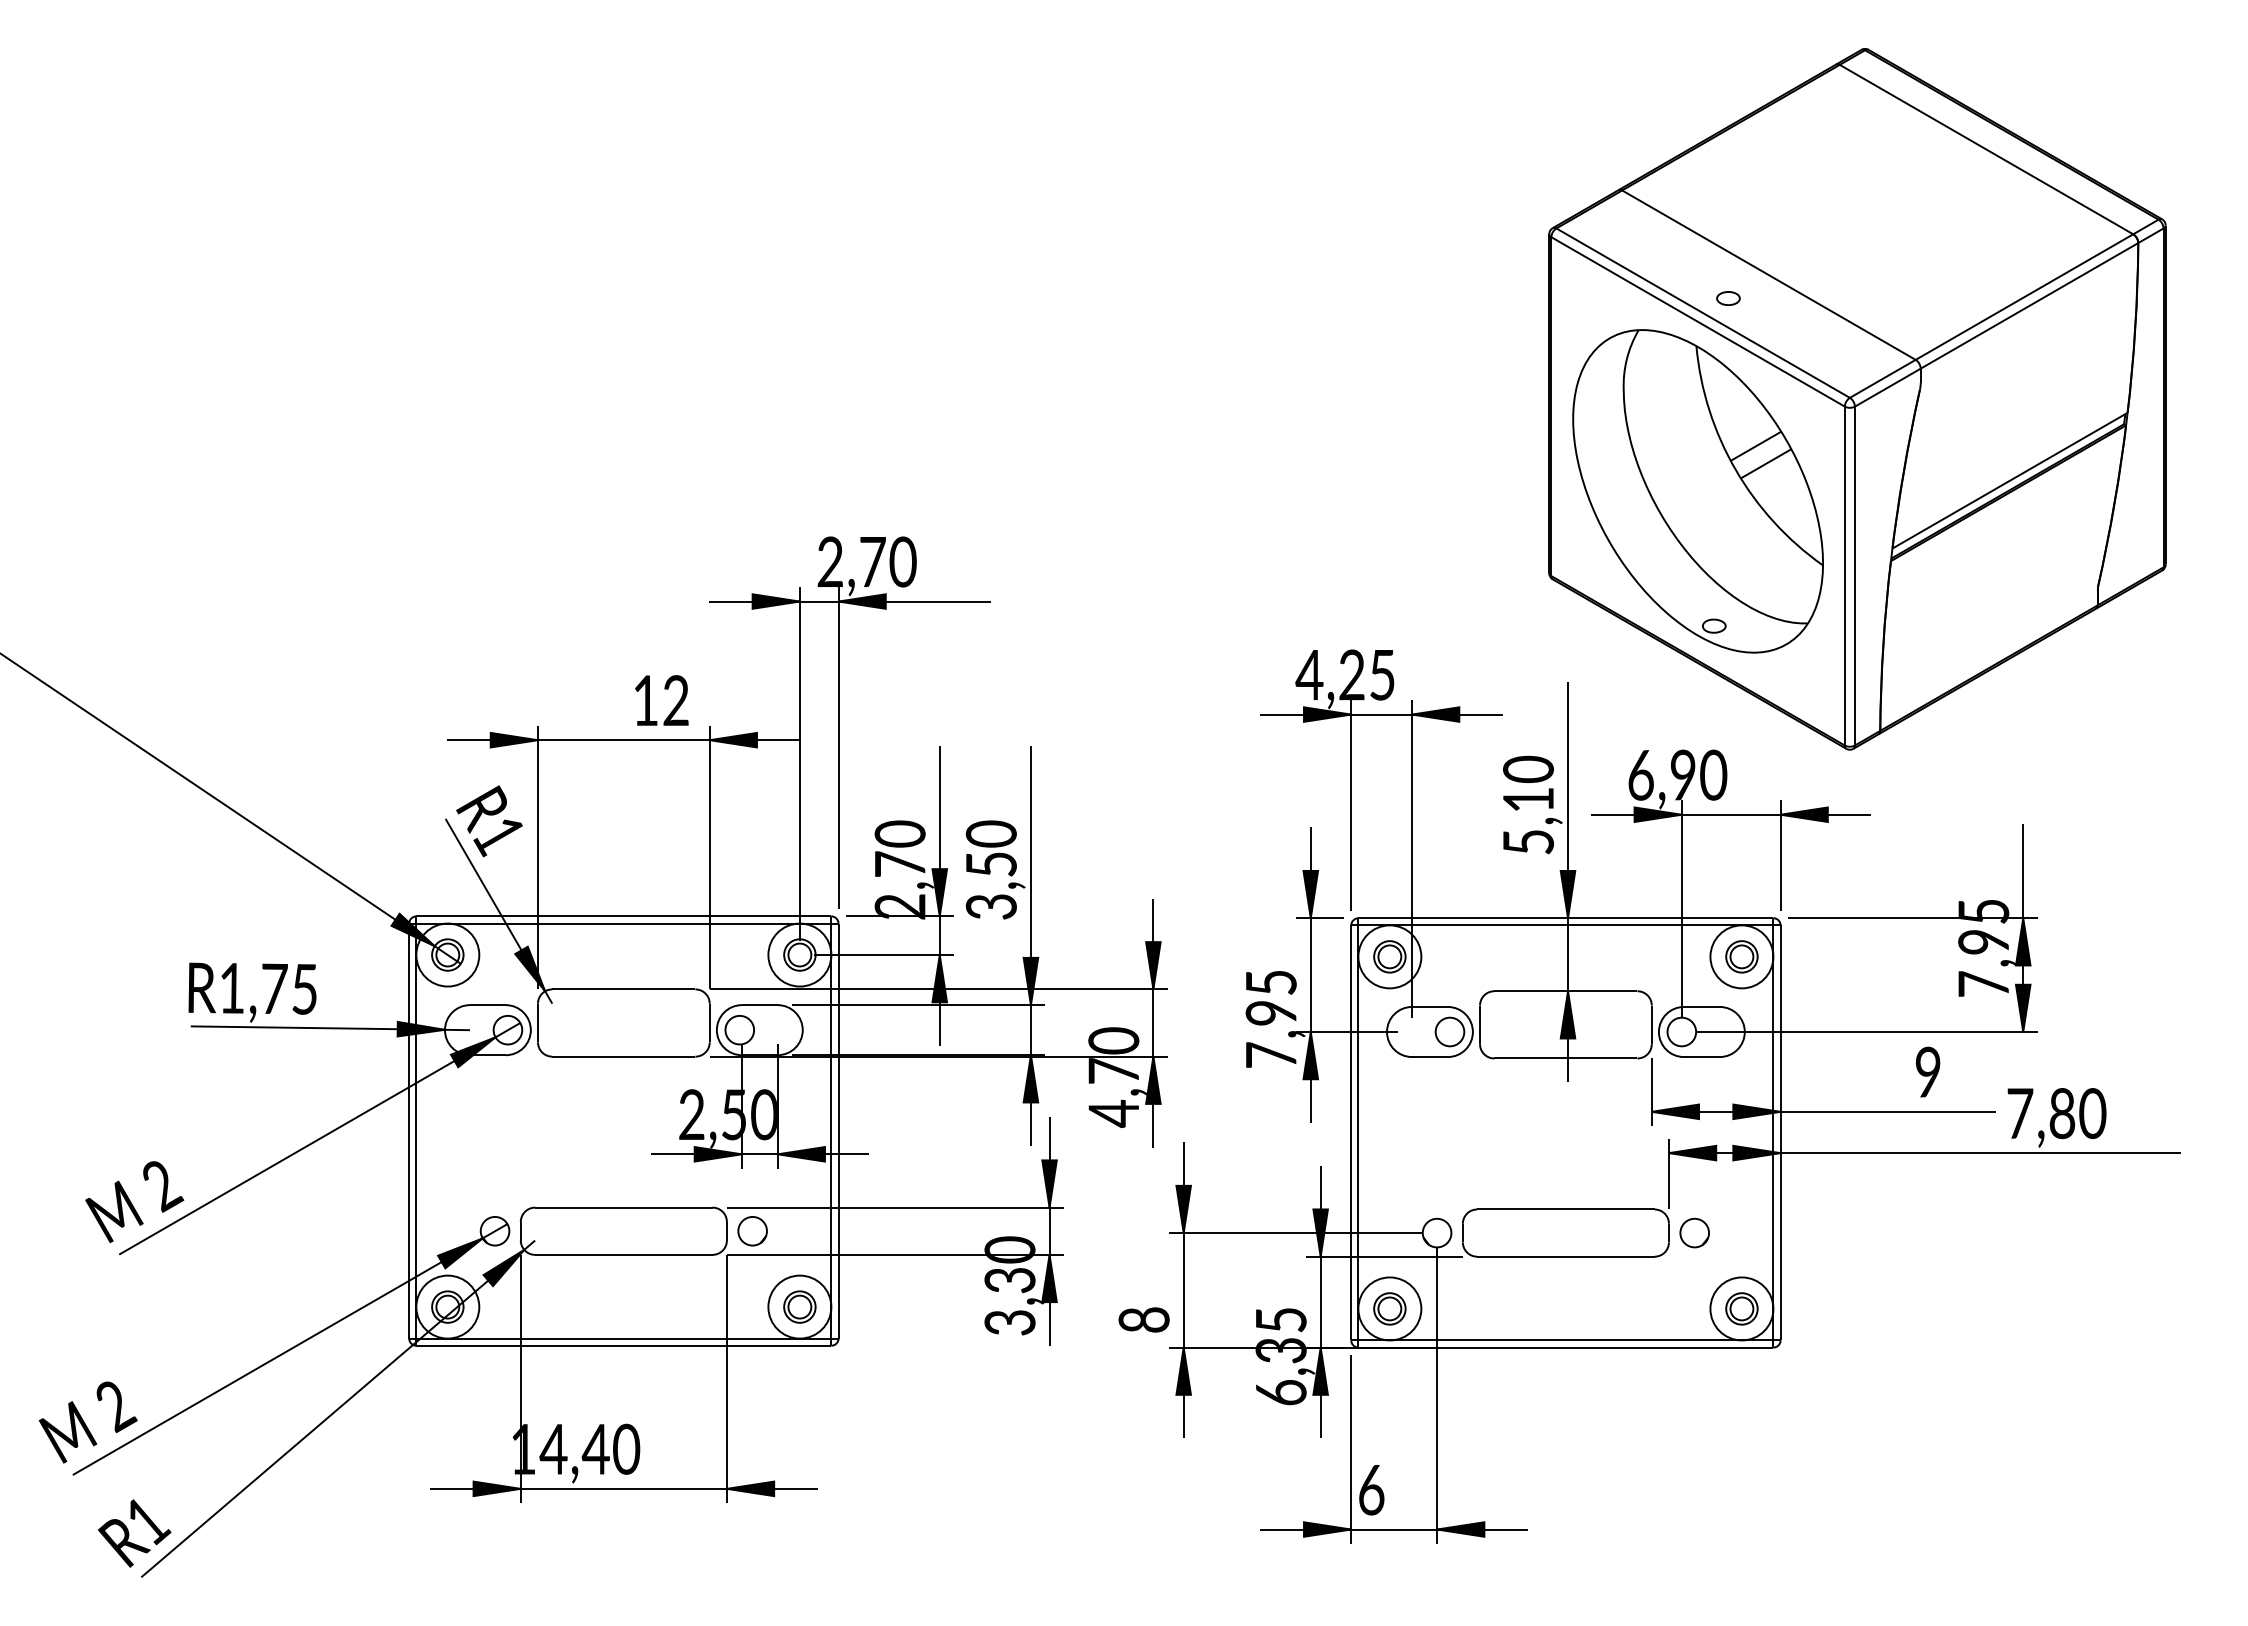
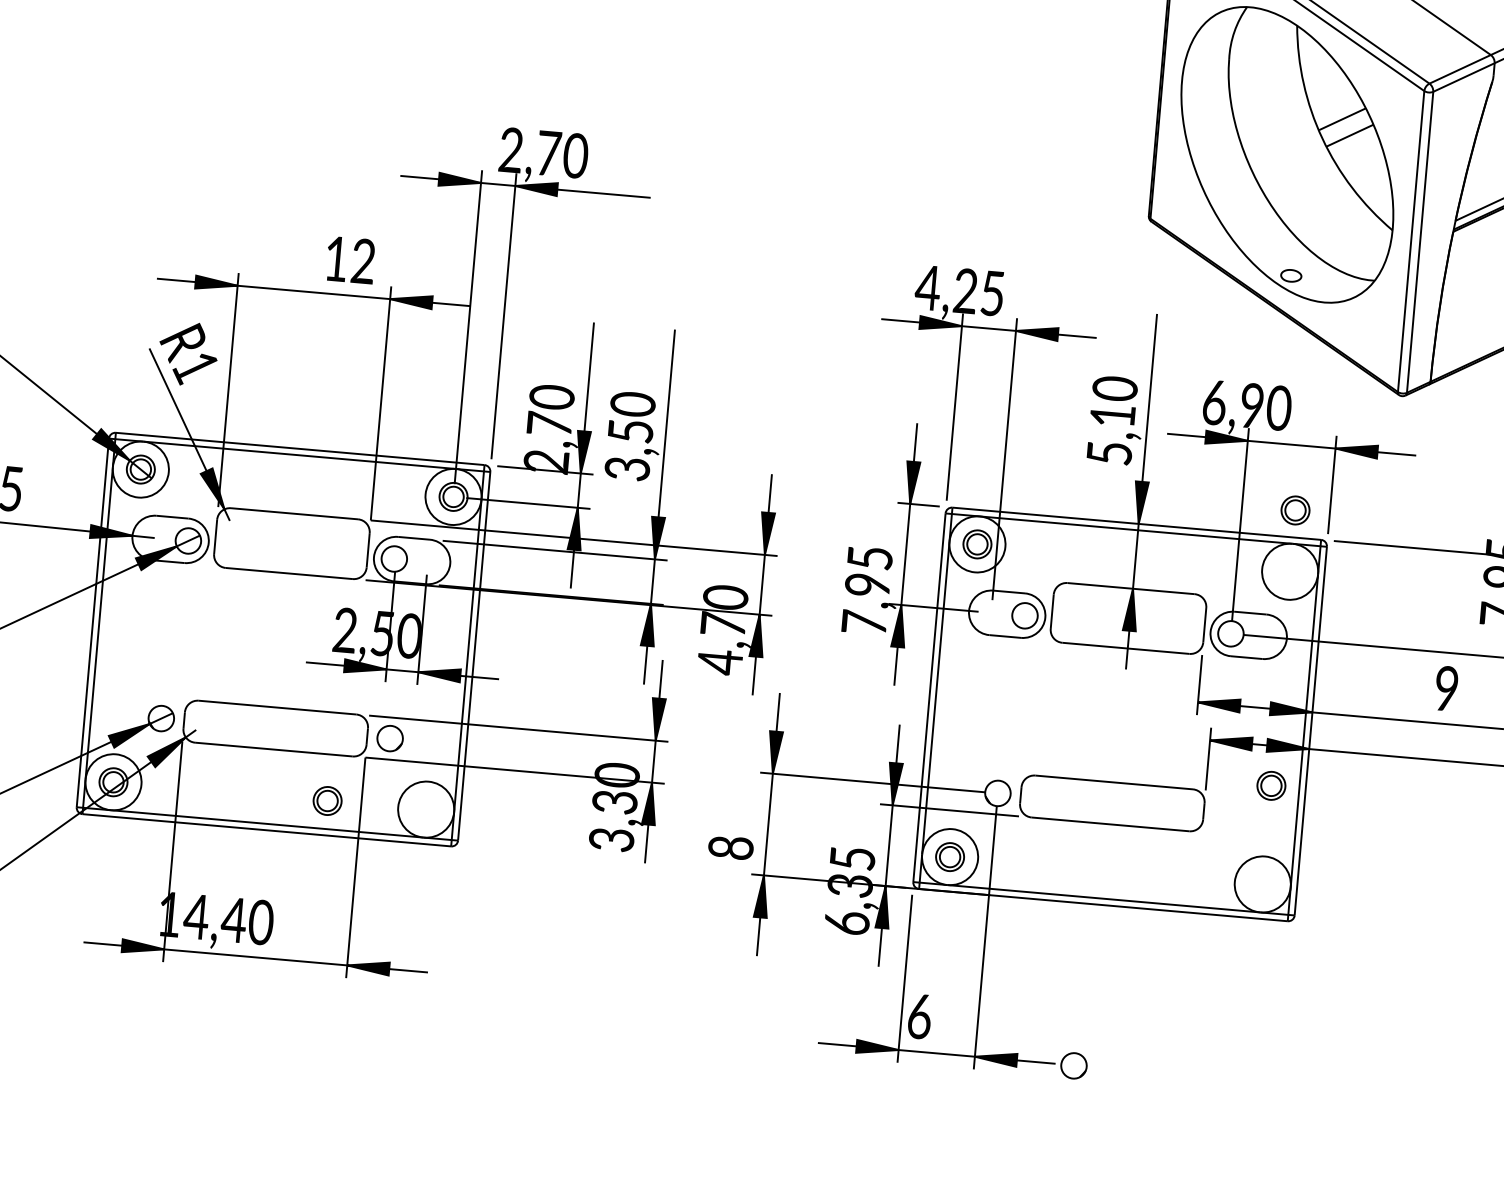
part: (1741, 956) -> (1295, 510), moved
part: (1694, 1232) -> (1073, 1065), moved
part: (799, 1306) -> (327, 800), moved
part: (1741, 1308) -> (1271, 785), moved

